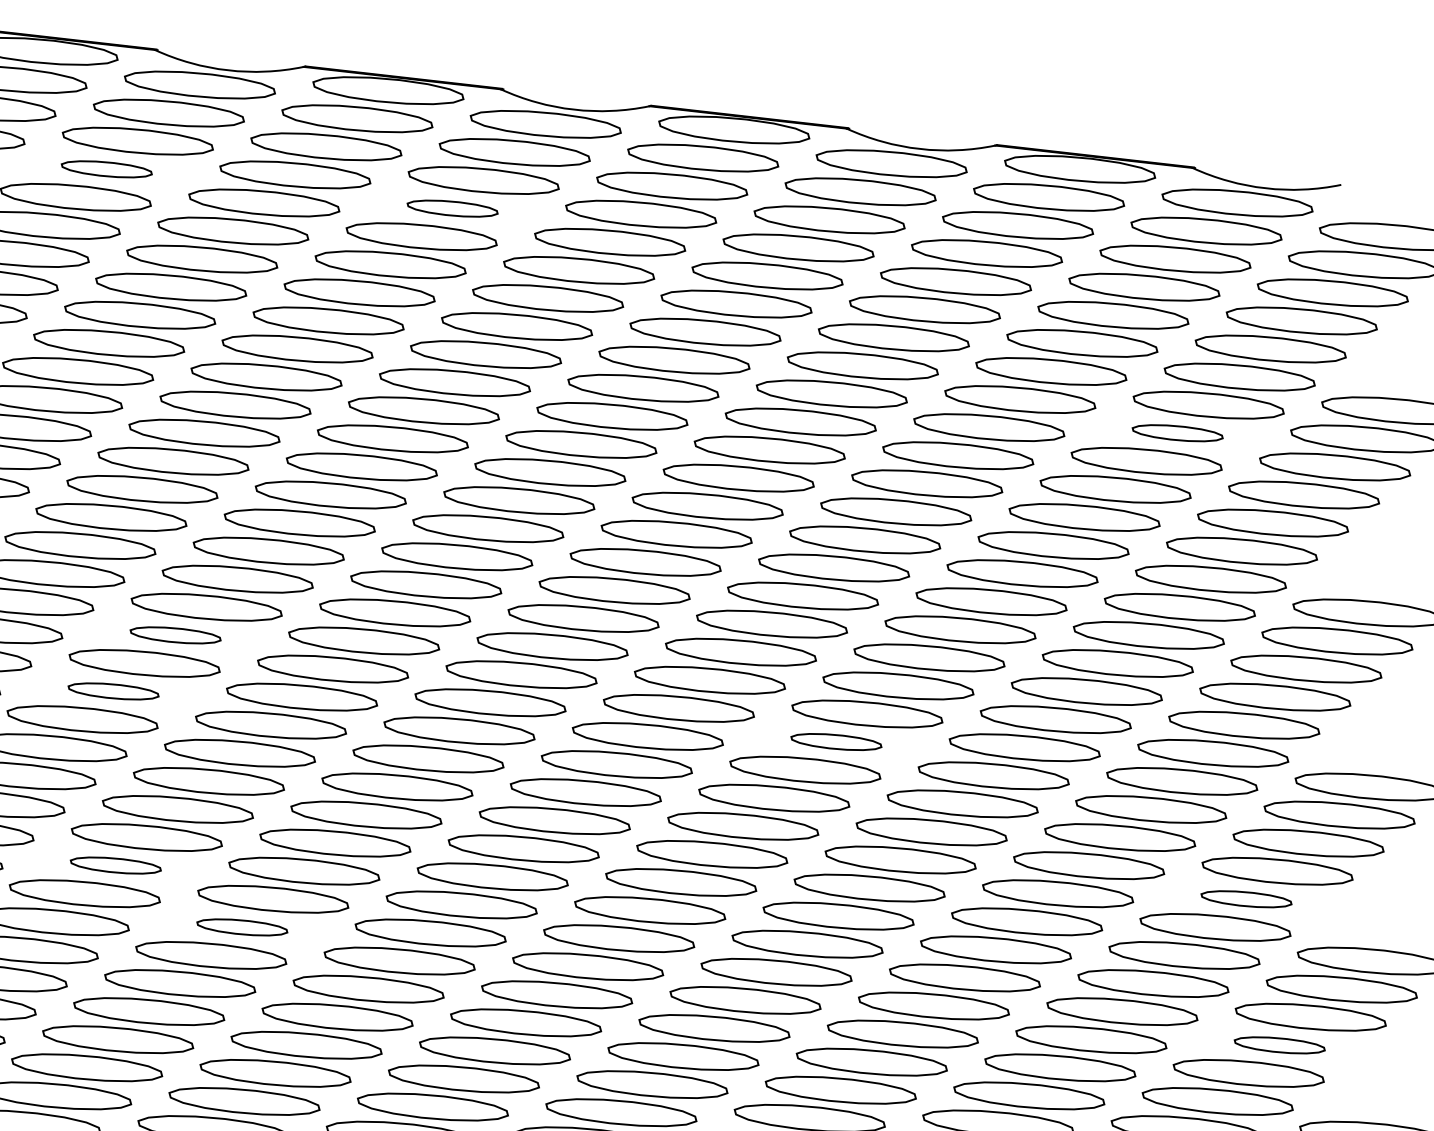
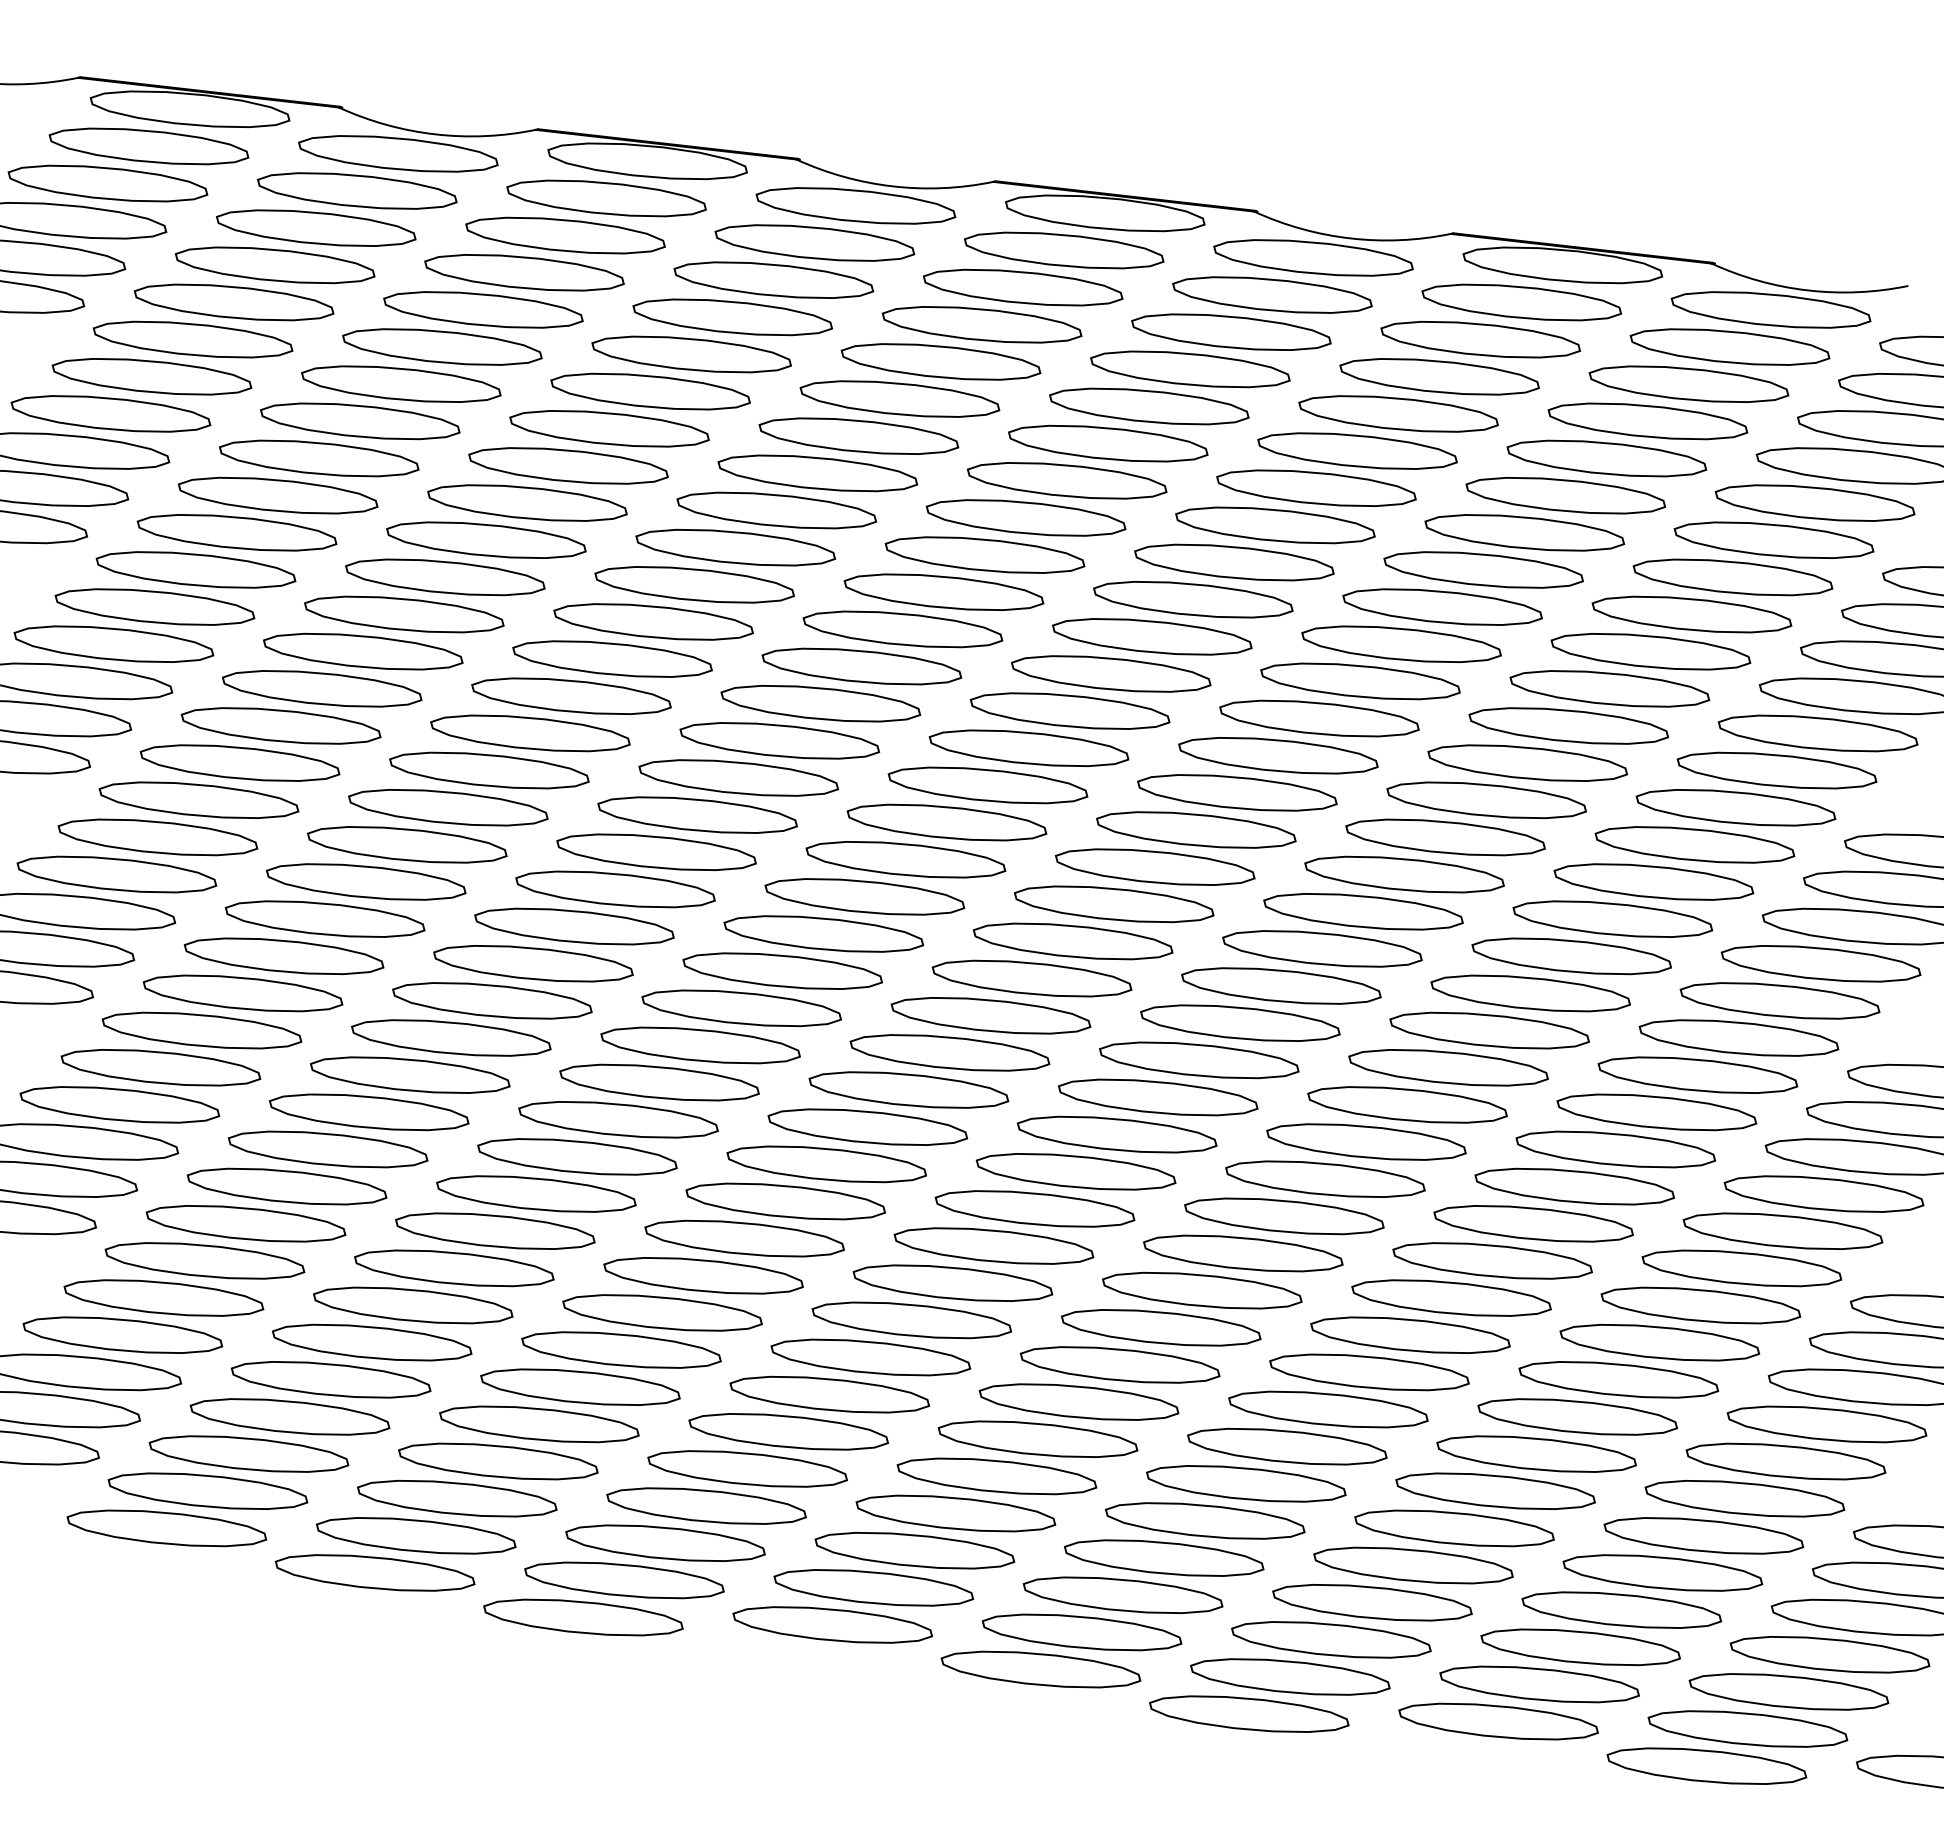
part: (106, 169) -> (274, 265), size x1.67
part: (452, 208) -> (732, 317), size x1.67
part: (1177, 433) -> (1691, 614), size x1.67
part: (175, 635) -> (365, 881), size x1.67
part: (113, 690) -> (283, 955), size x1.67
part: (836, 741) -> (1240, 1022), size x1.67
part: (115, 865) -> (286, 1186), size x1.67
part: (1246, 898) -> (1782, 1230), size x1.67
part: (242, 927) -> (454, 1268), size x1.67
part: (1279, 1045) -> (1826, 1424), size x1.67

